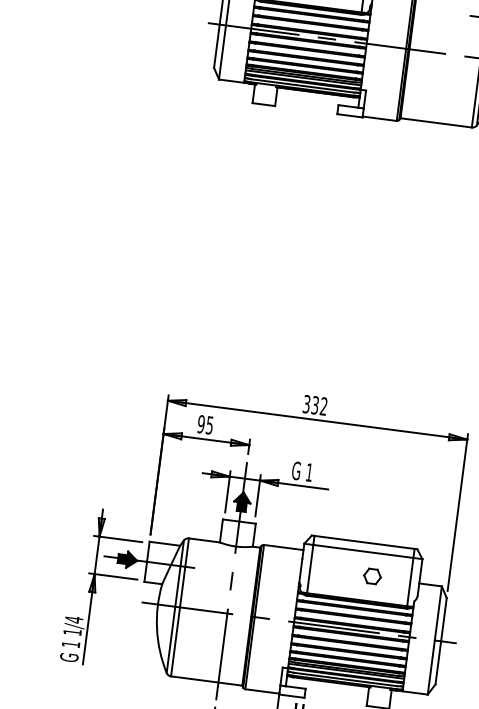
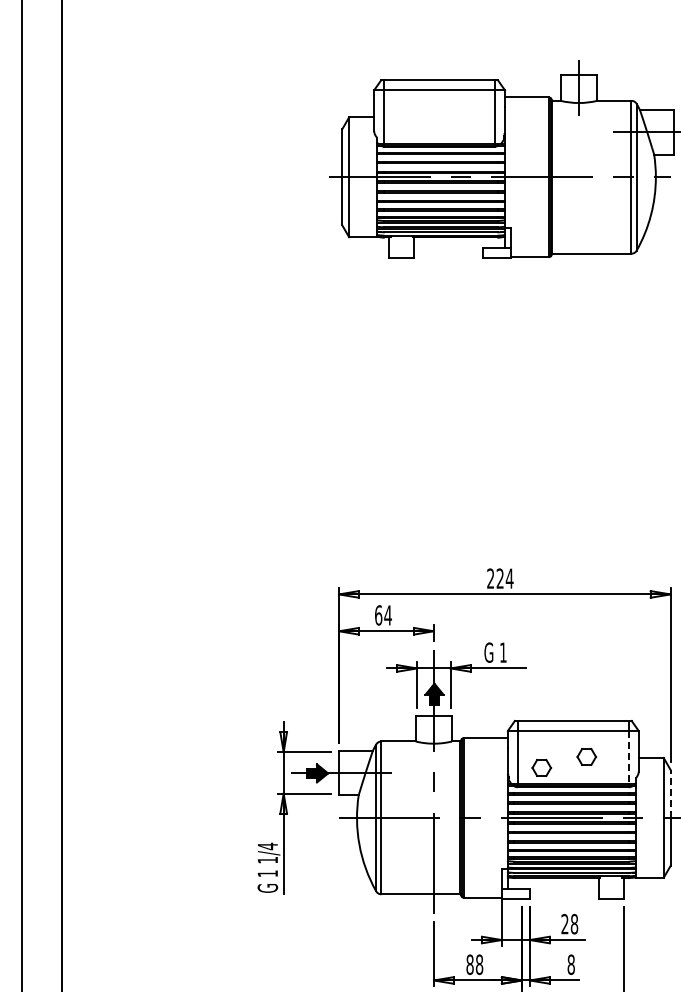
text: (315, 405) -> (500, 578), 332 -> 224
text: (204, 424) -> (382, 615), 95 -> 64
part: (330, 580) -> (541, 767), added
line: (410, 581) -> (628, 757), solid -> dashed
line: (443, 620) -> (670, 794), solid -> dashed

